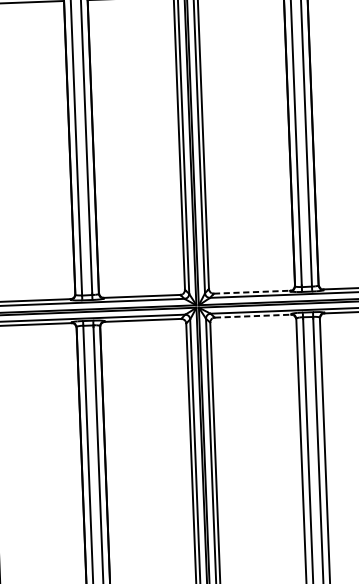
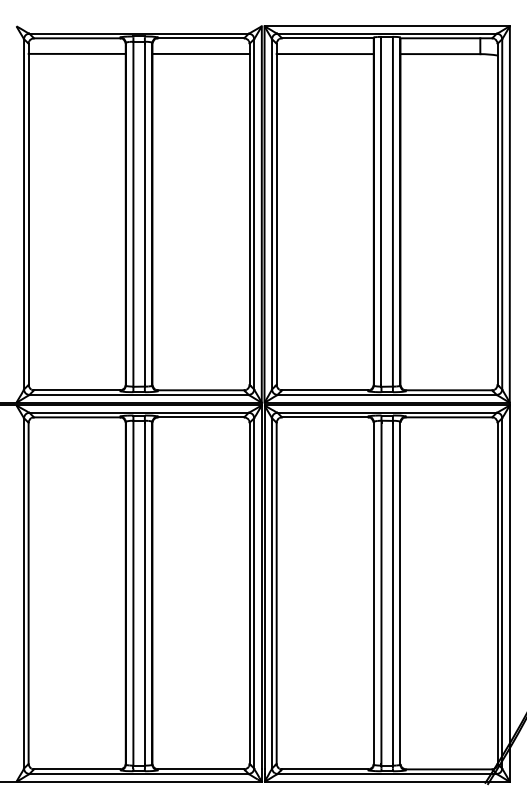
line: (252, 292) -> (325, 390), dashed -> solid
line: (253, 316) -> (325, 417), dashed -> solid

